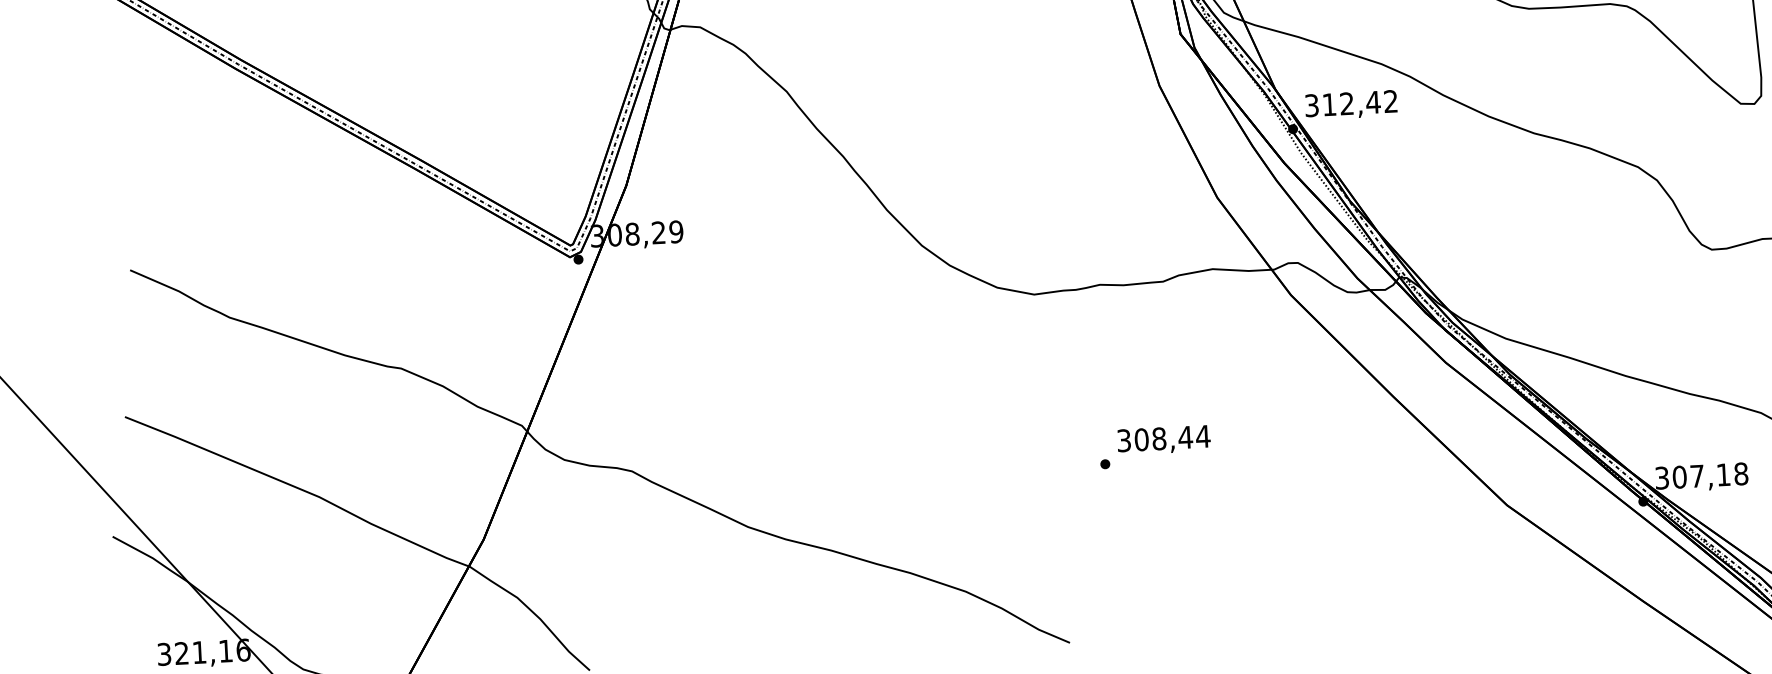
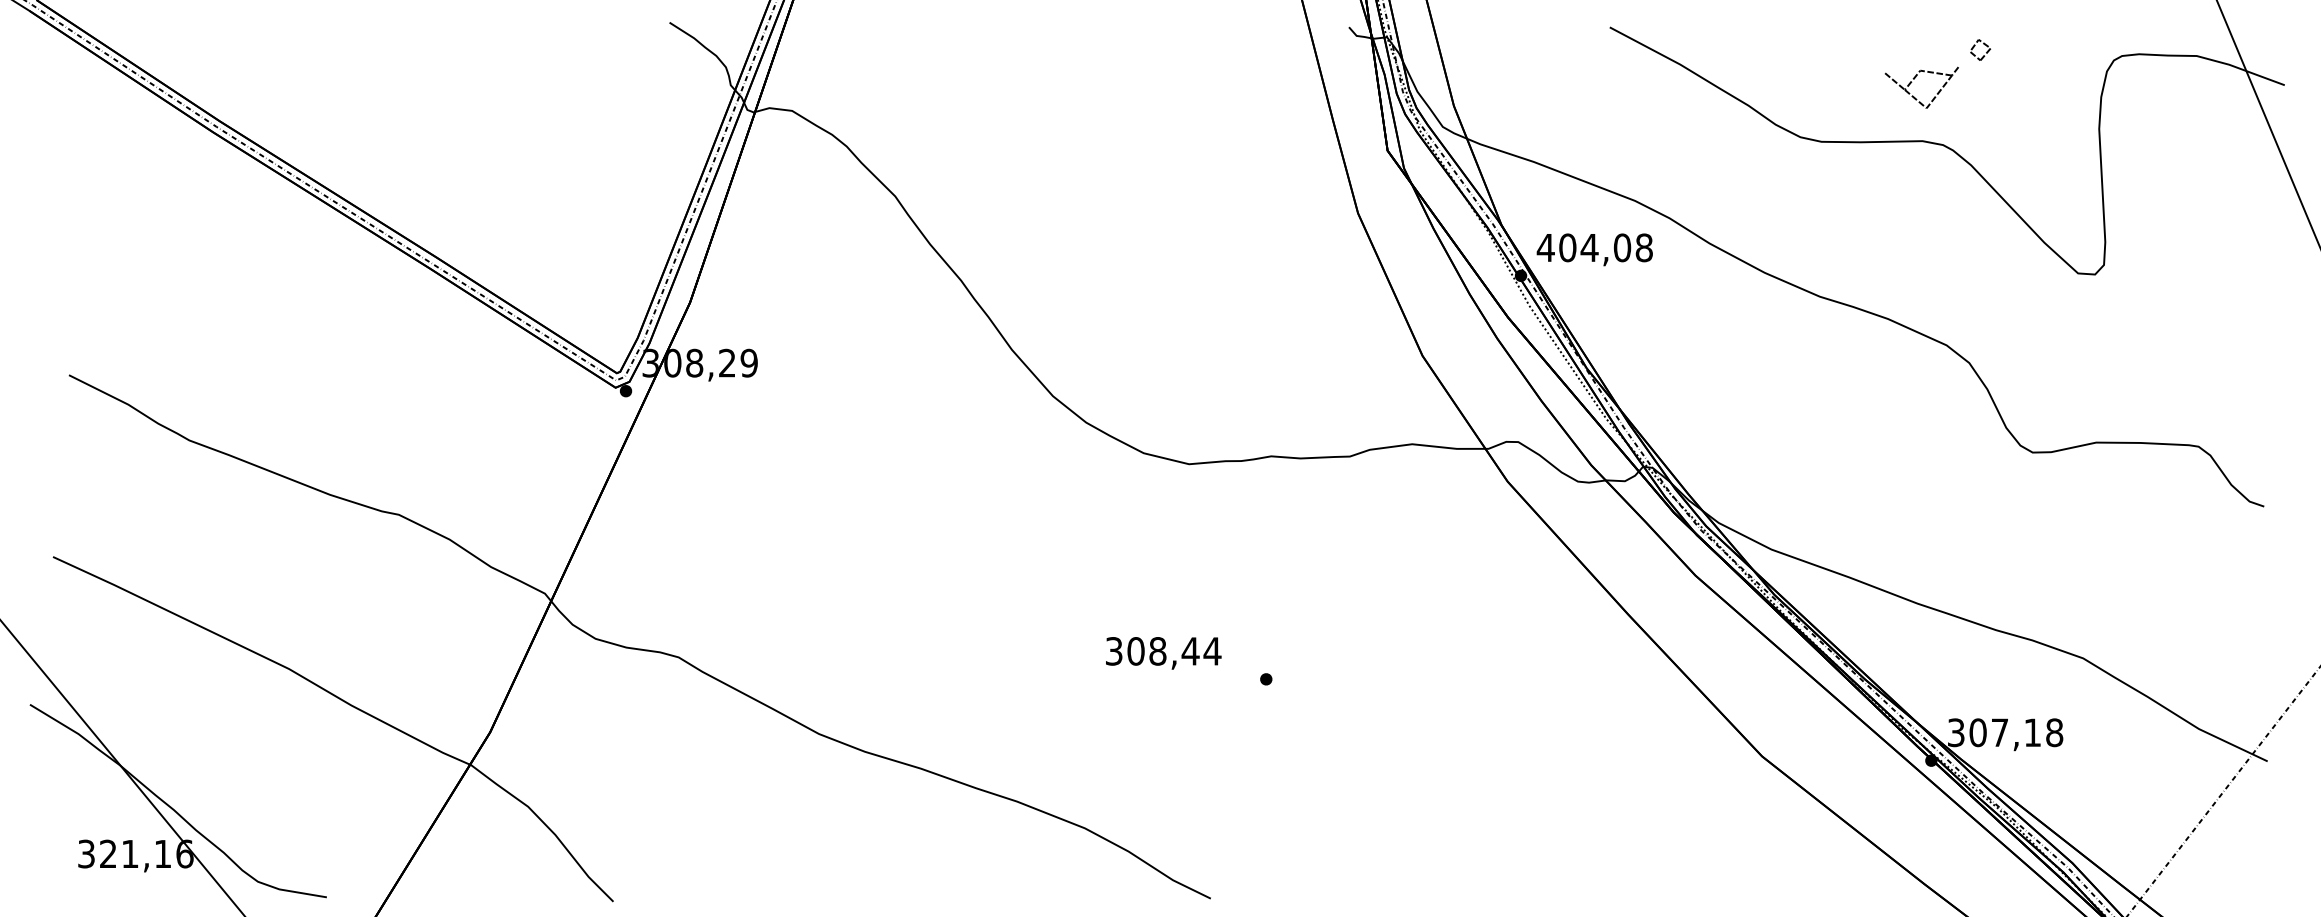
text: (1350, 103) -> (1594, 247), 312,42 -> 404,08
text: (1163, 440) -> (1163, 653), moved

